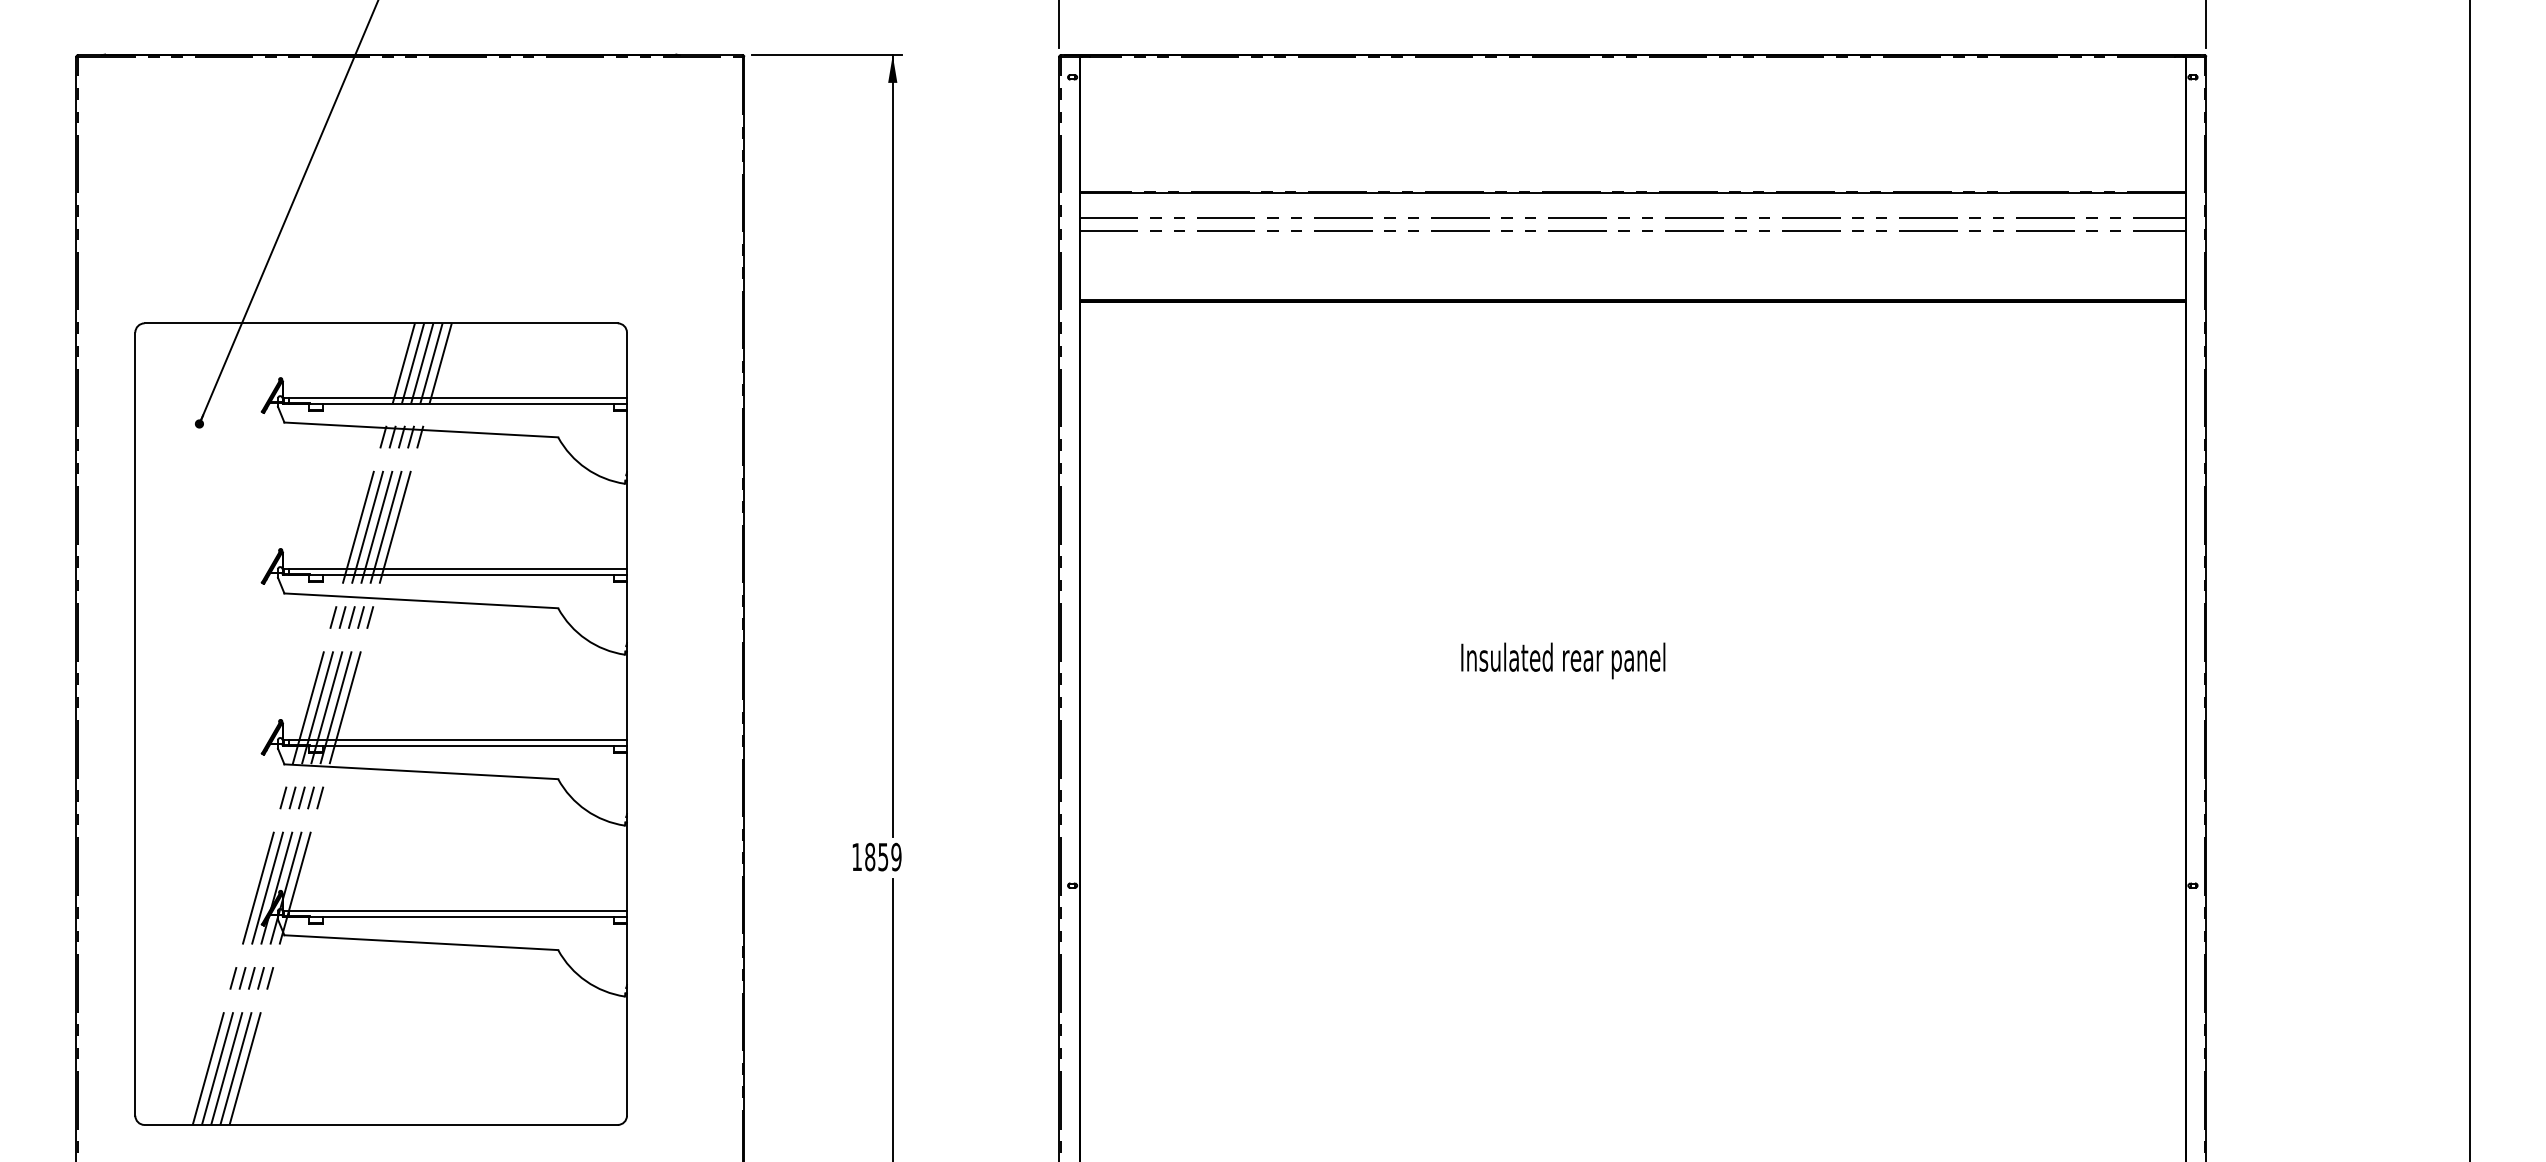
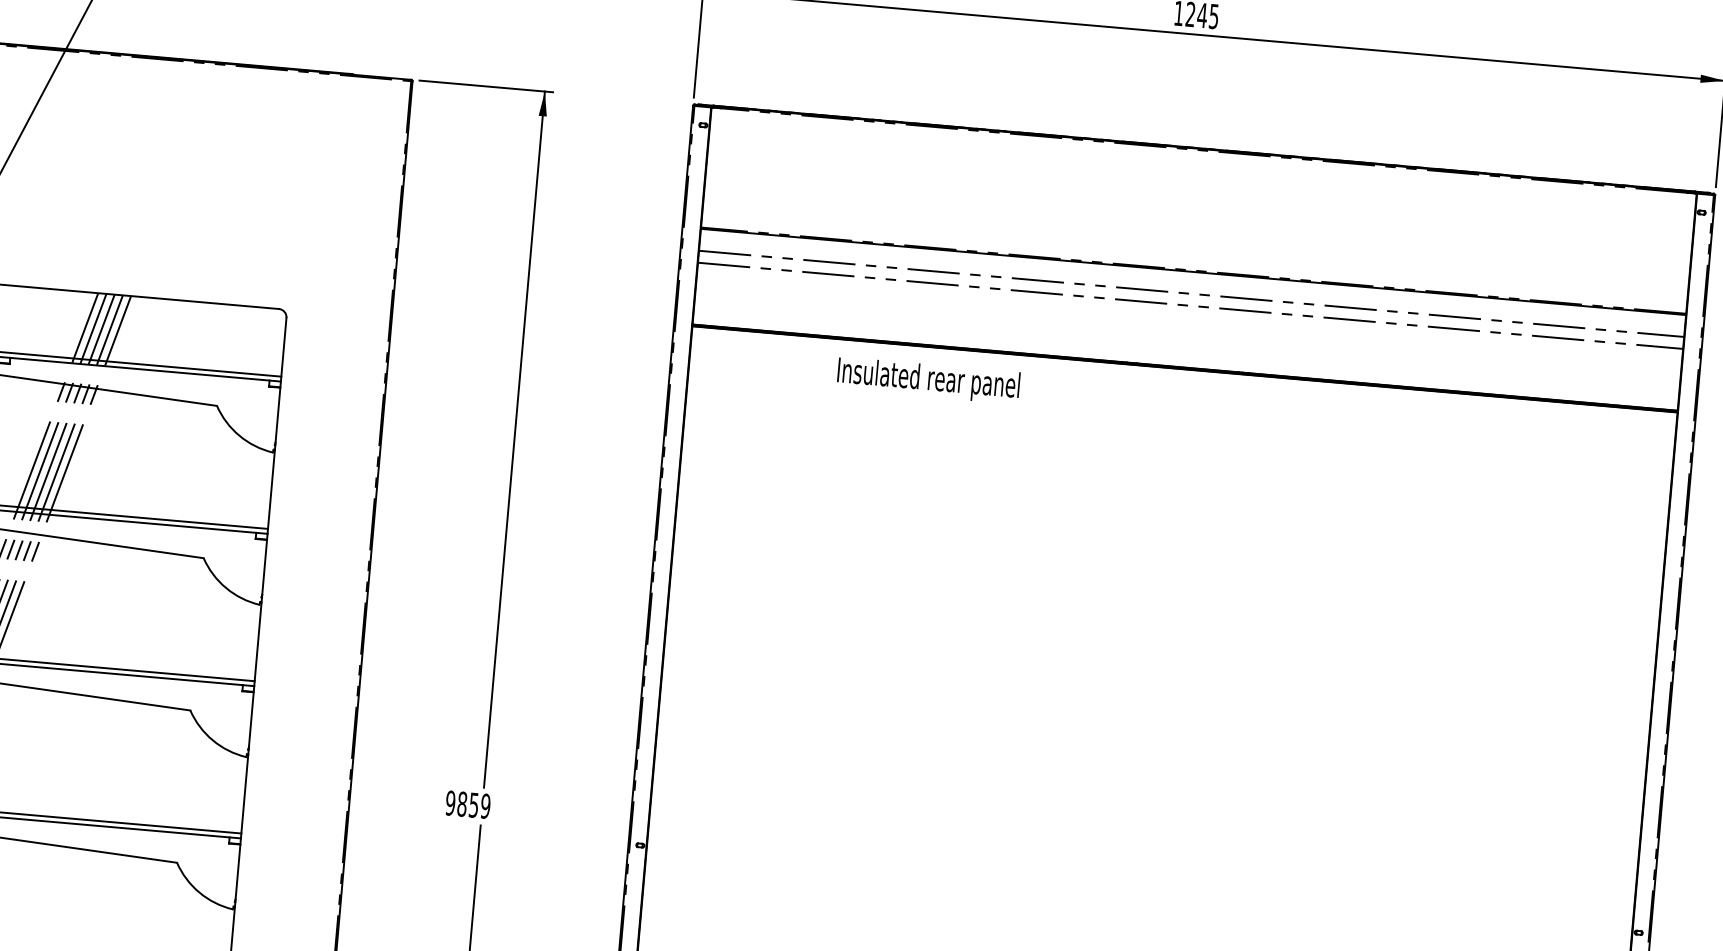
text: (1563, 660) -> (928, 380), moved
text: (856, 856) -> (450, 802), 1859 -> 9859

